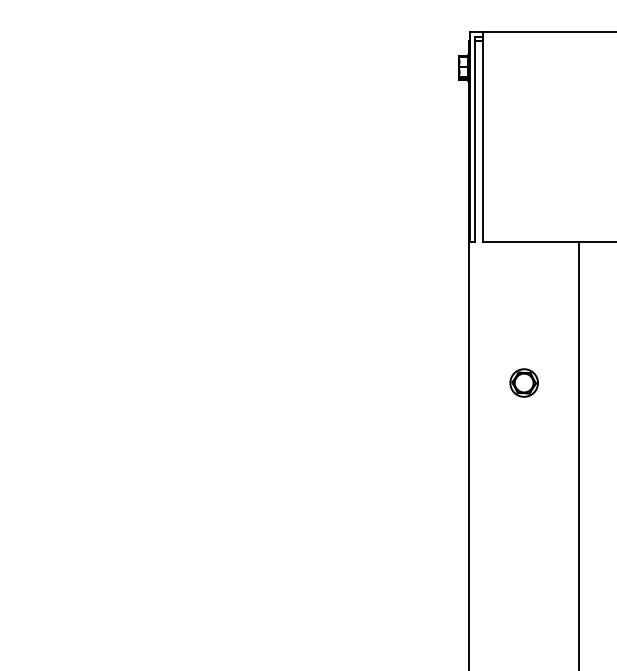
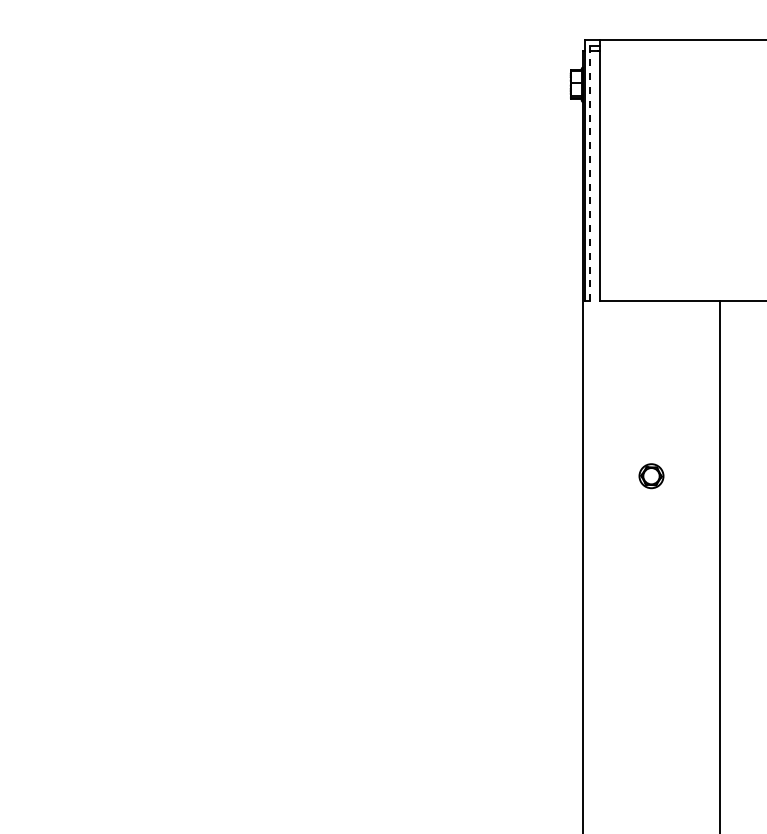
line: (474, 139) -> (589, 173), solid -> dashed
part: (524, 383) -> (651, 476), size x0.7

